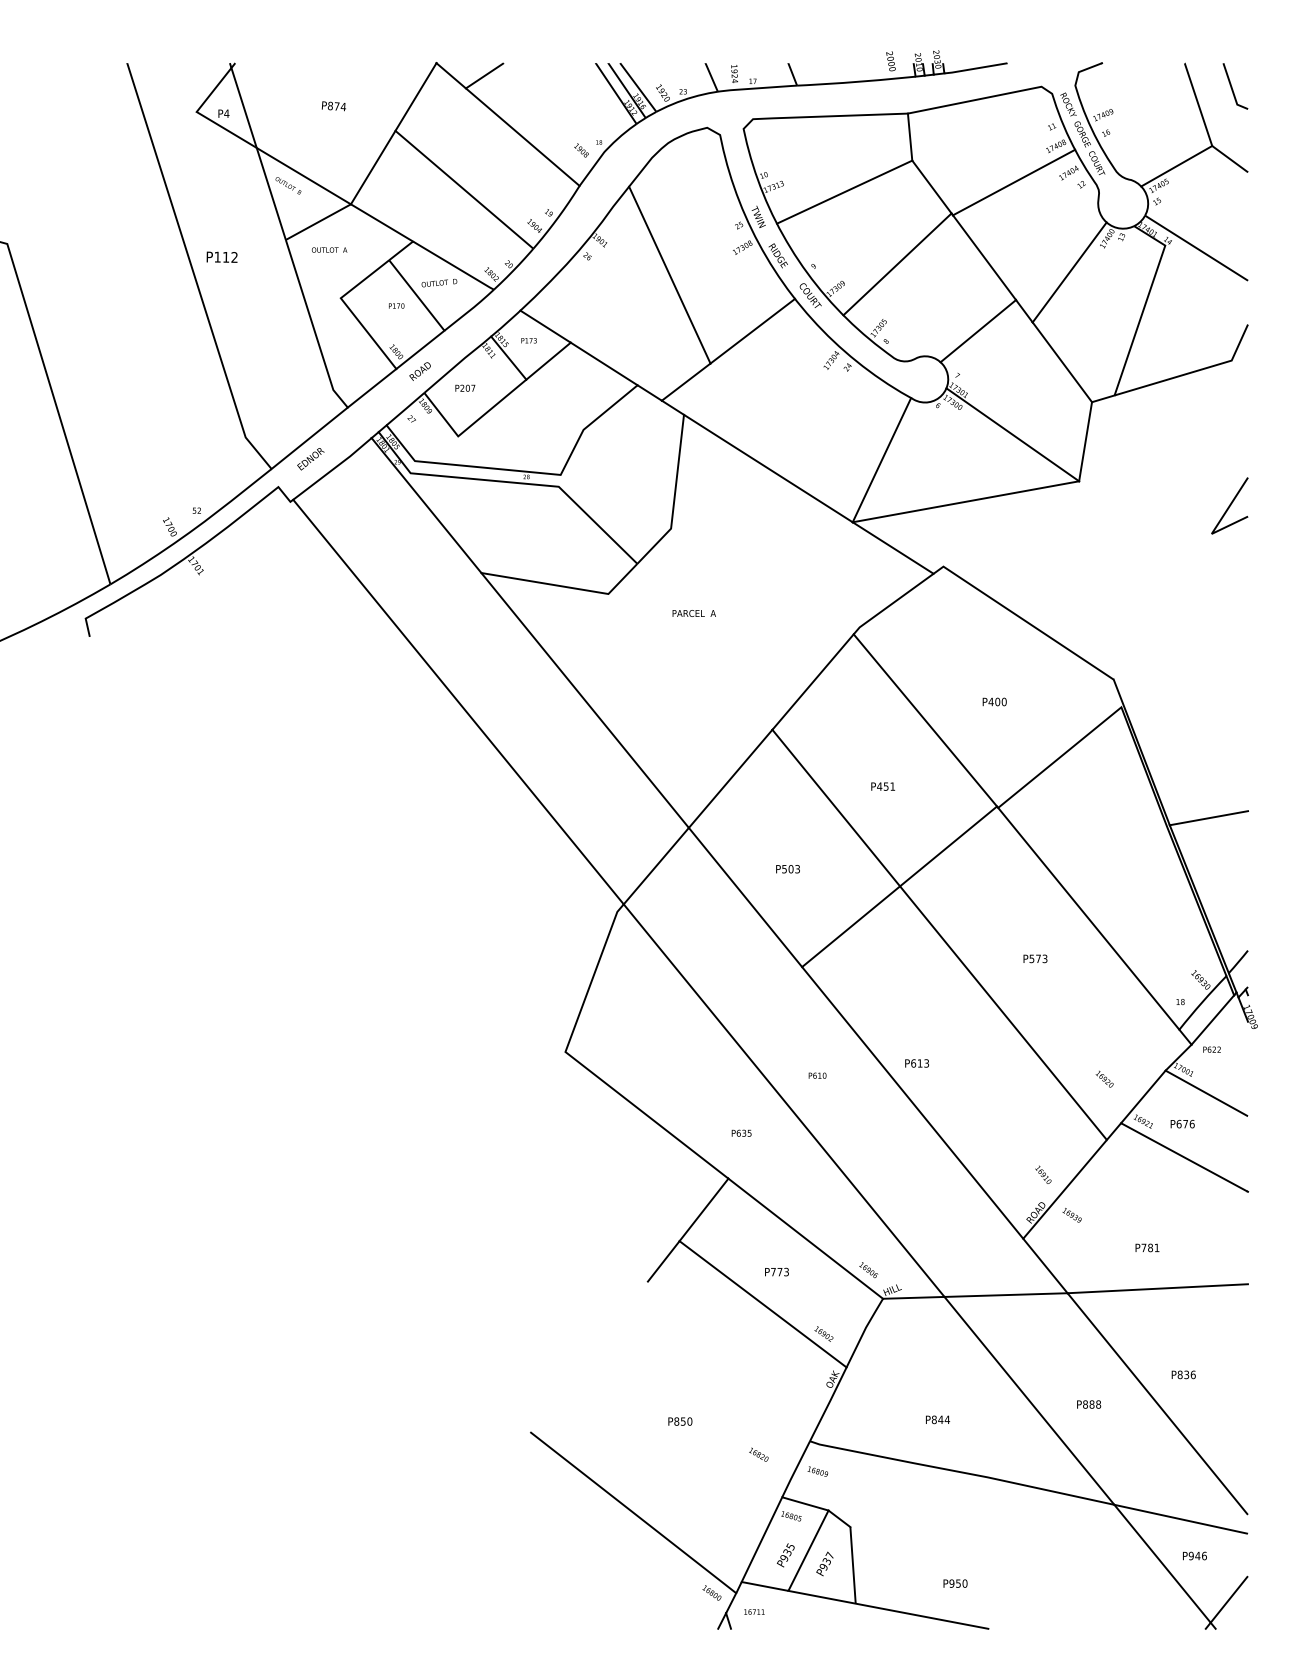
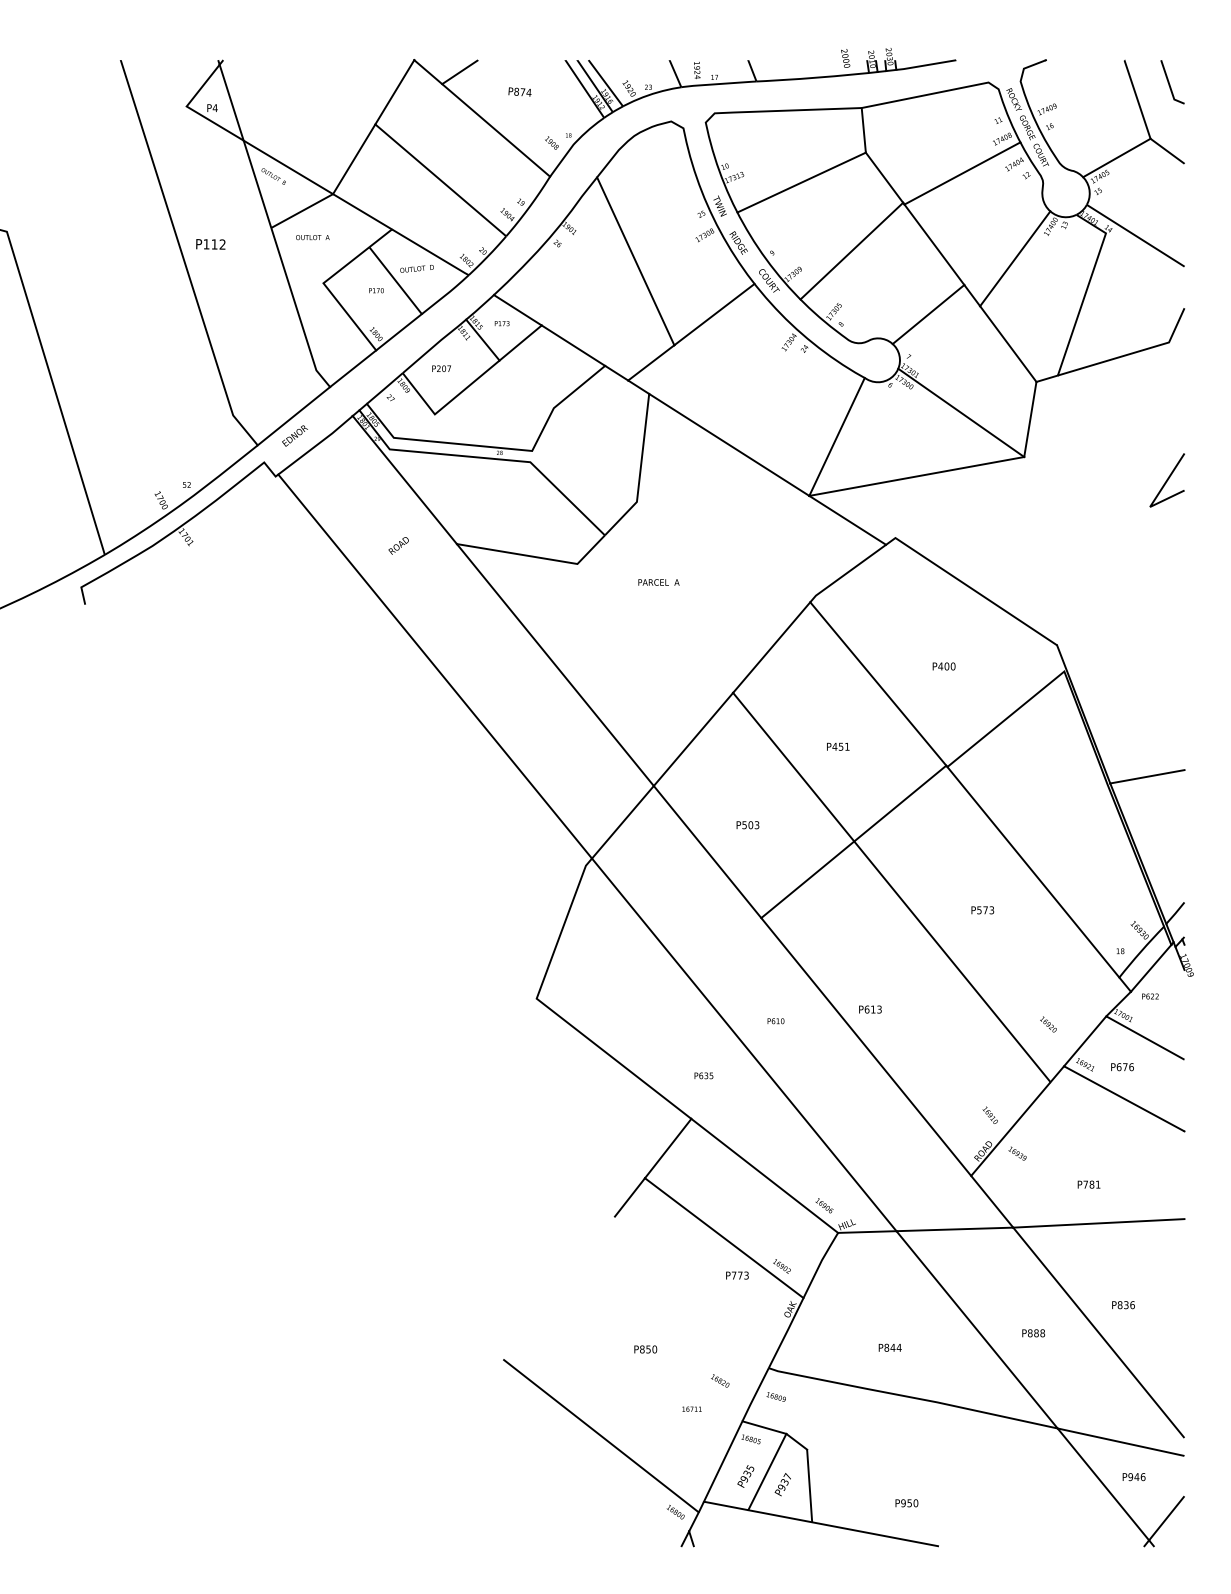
text: (333, 105) -> (519, 91), moved
text: (419, 371) -> (398, 545), moved
text: (777, 1272) -> (737, 1275), moved
text: (753, 1611) -> (691, 1408), moved

